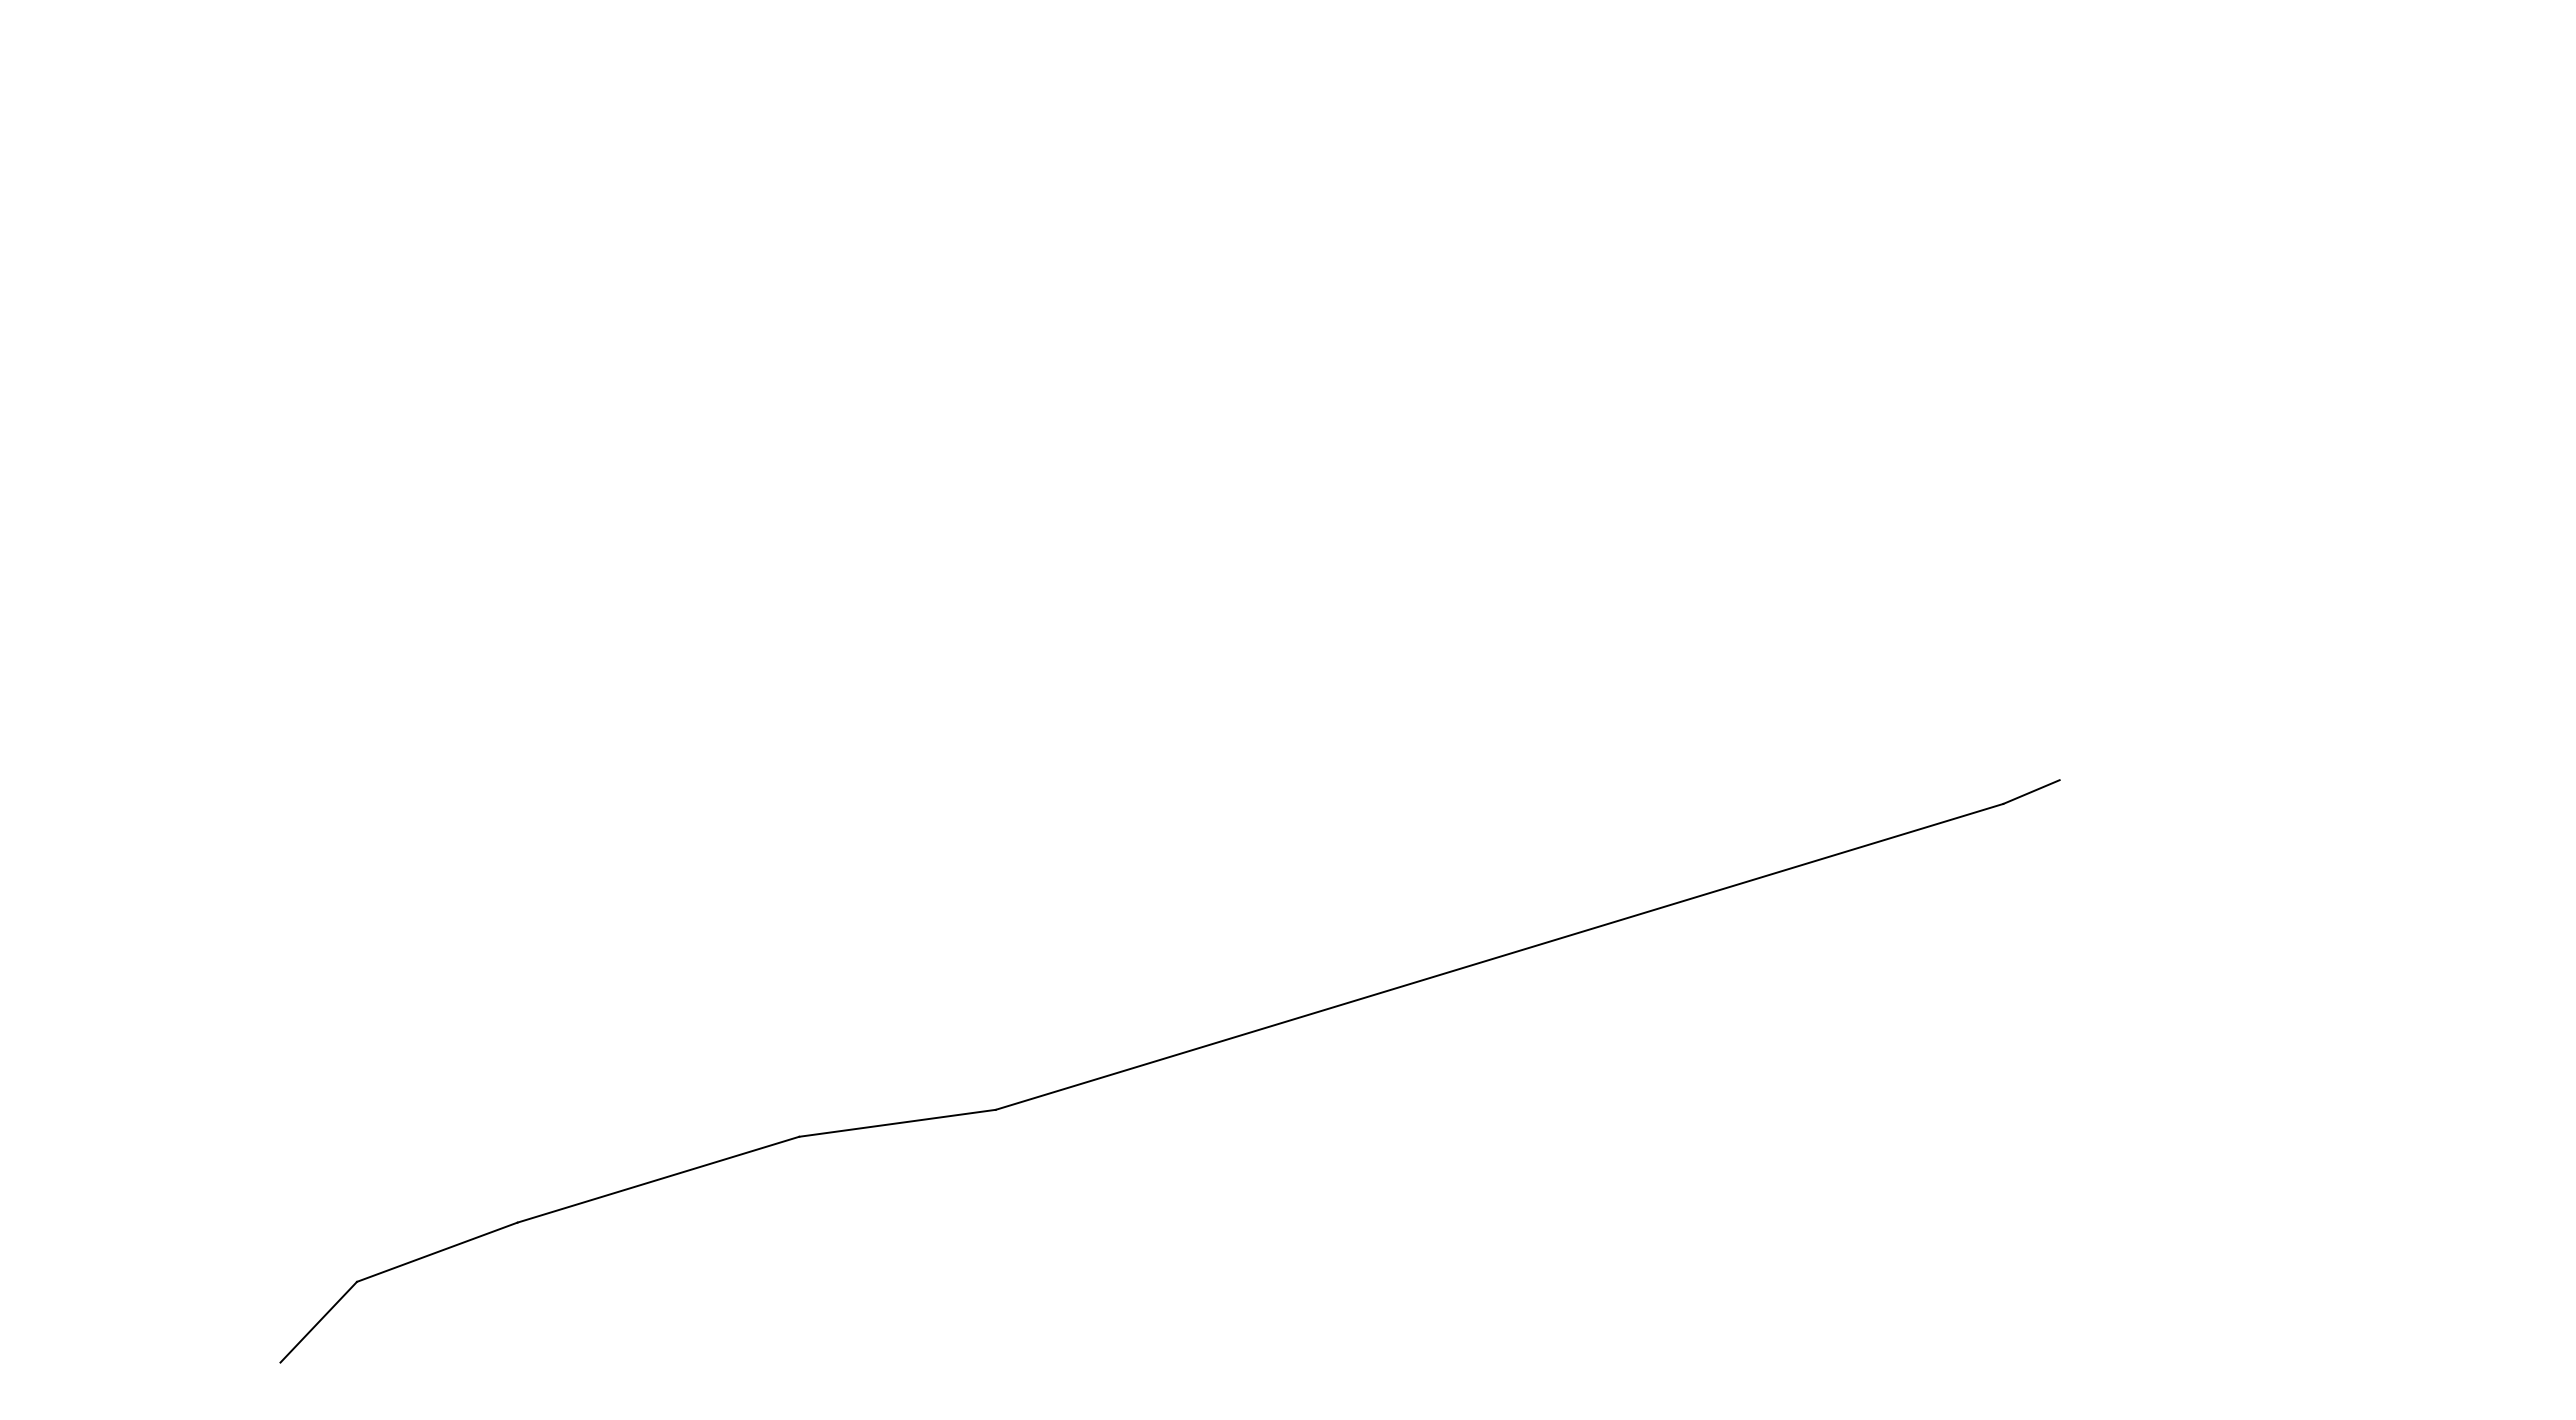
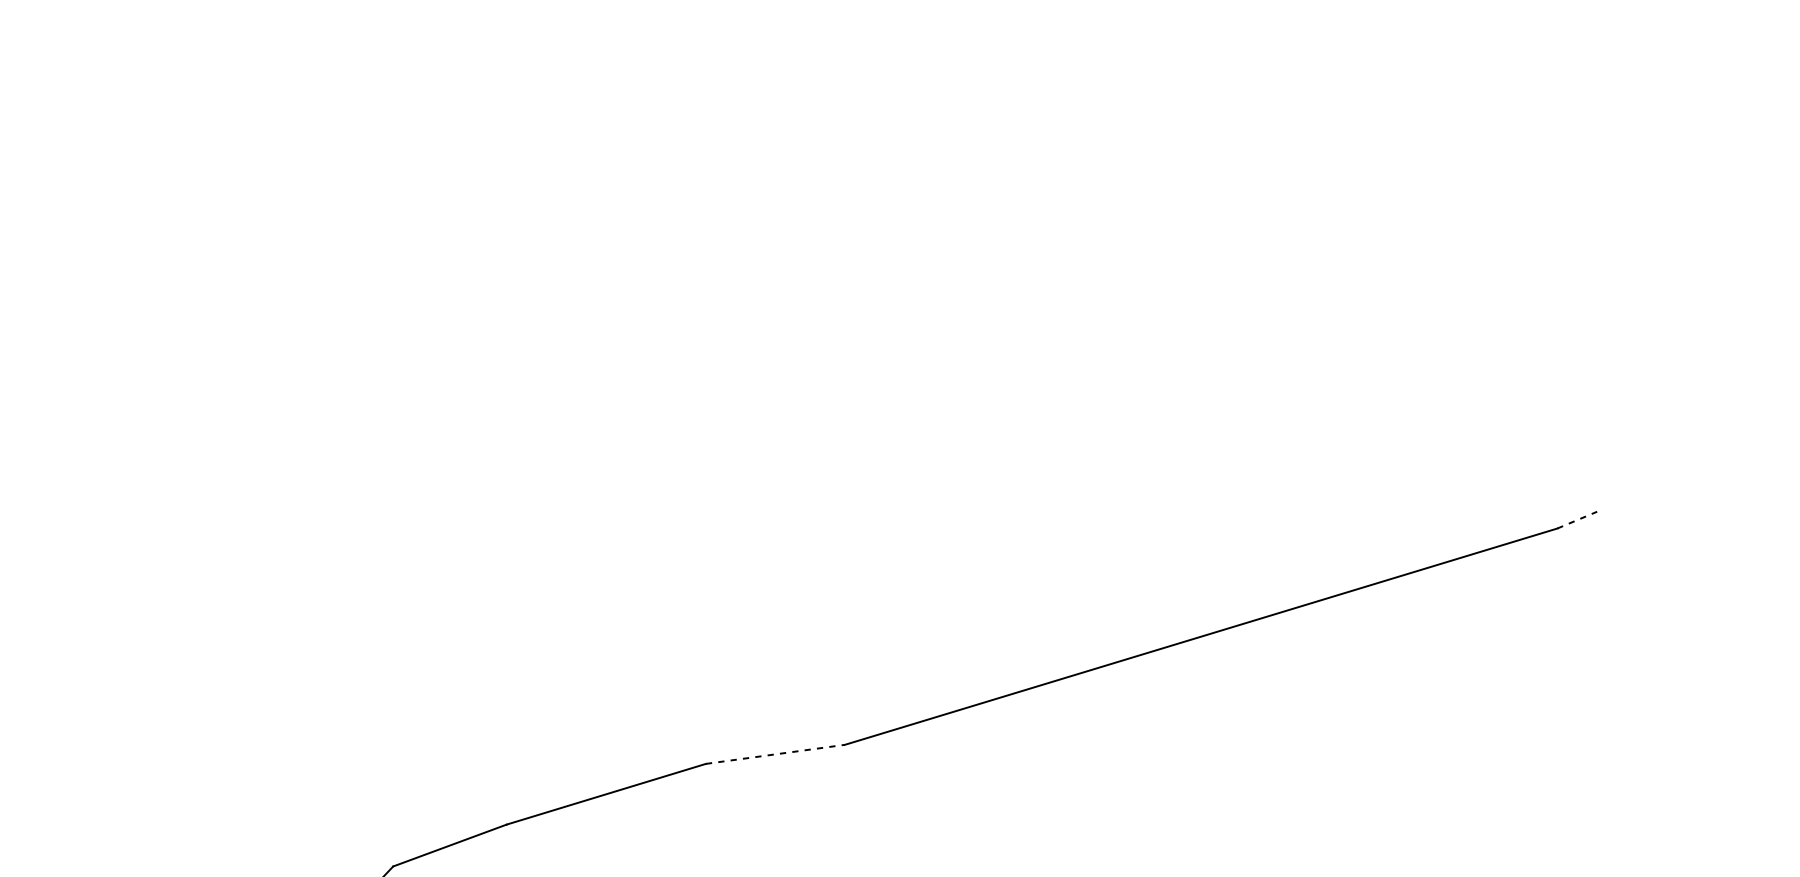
line: (2031, 792) -> (1577, 520), solid -> dashed
line: (898, 1123) -> (776, 754), solid -> dashed

